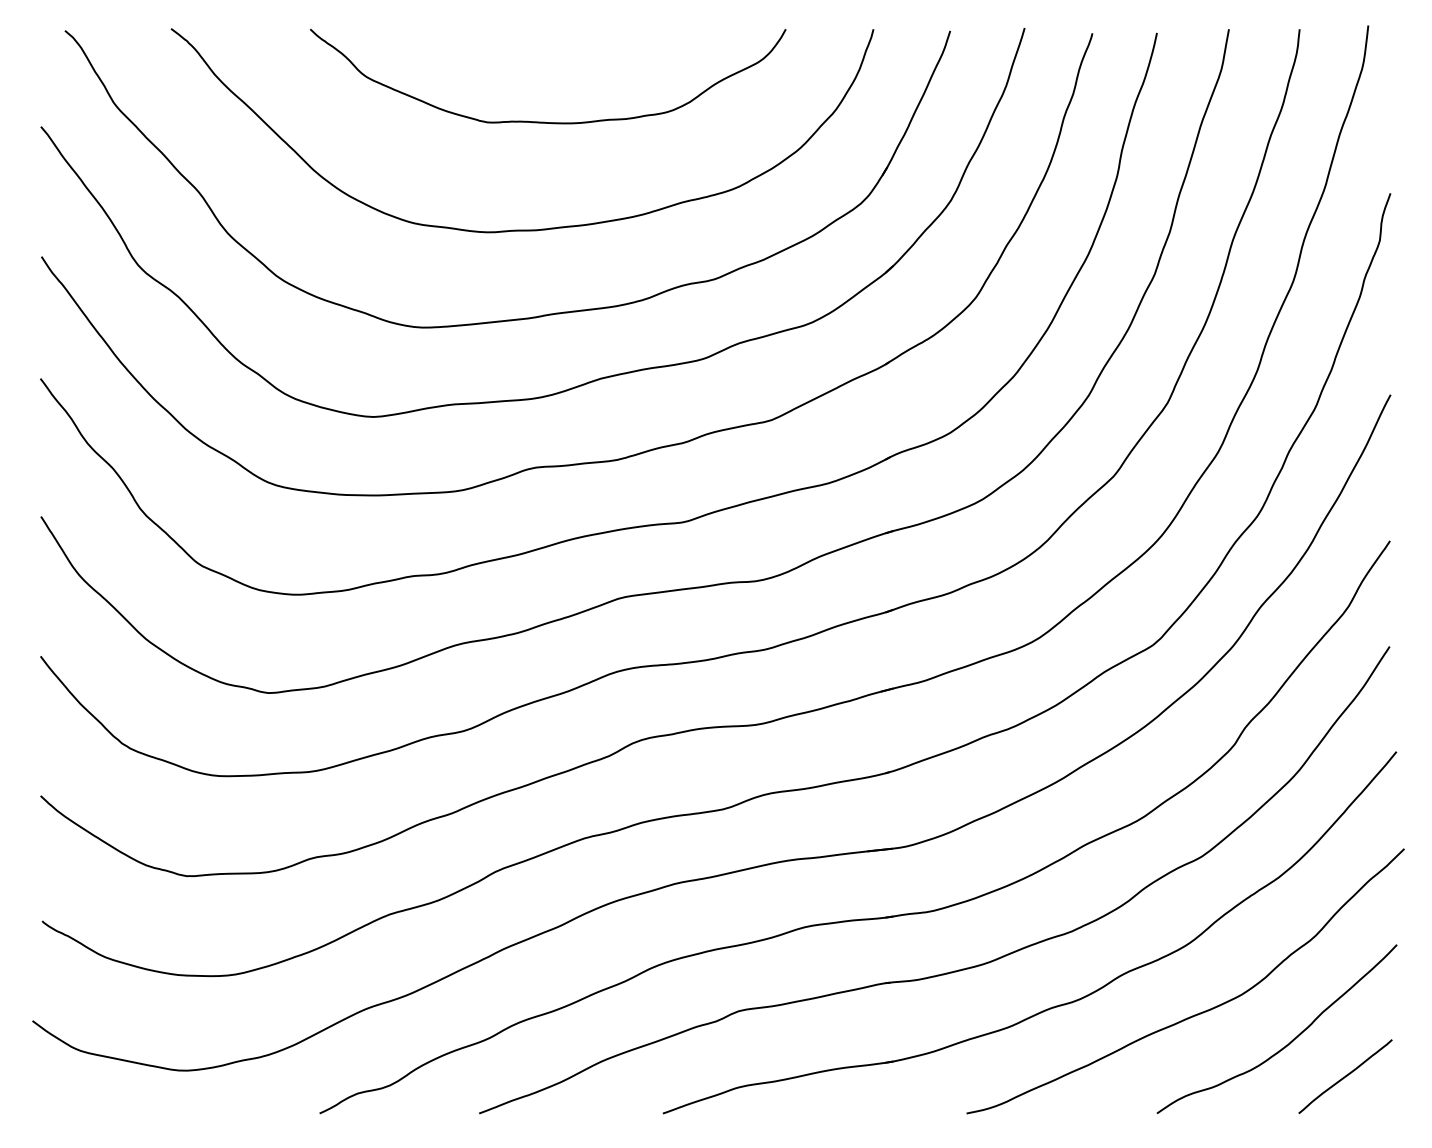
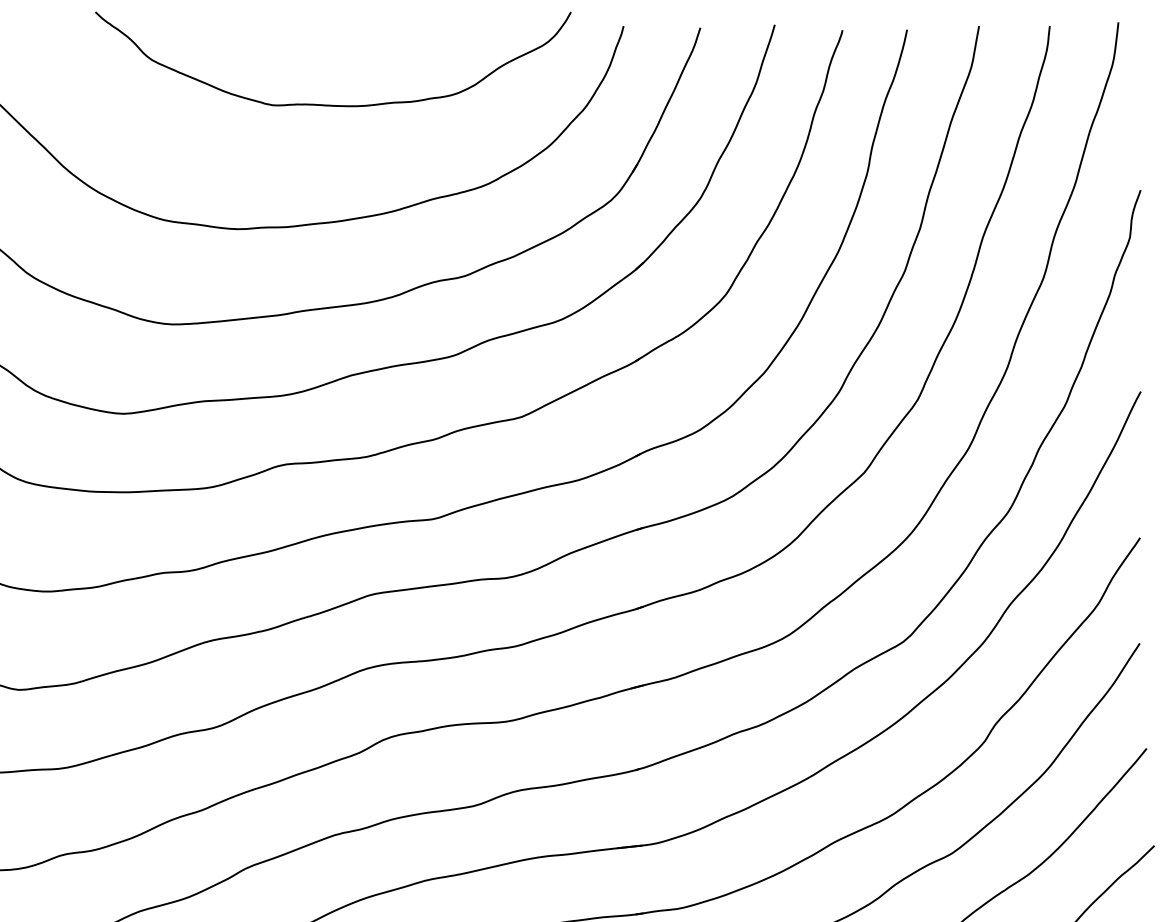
curve: (544, 121) -> (329, 104), moved

